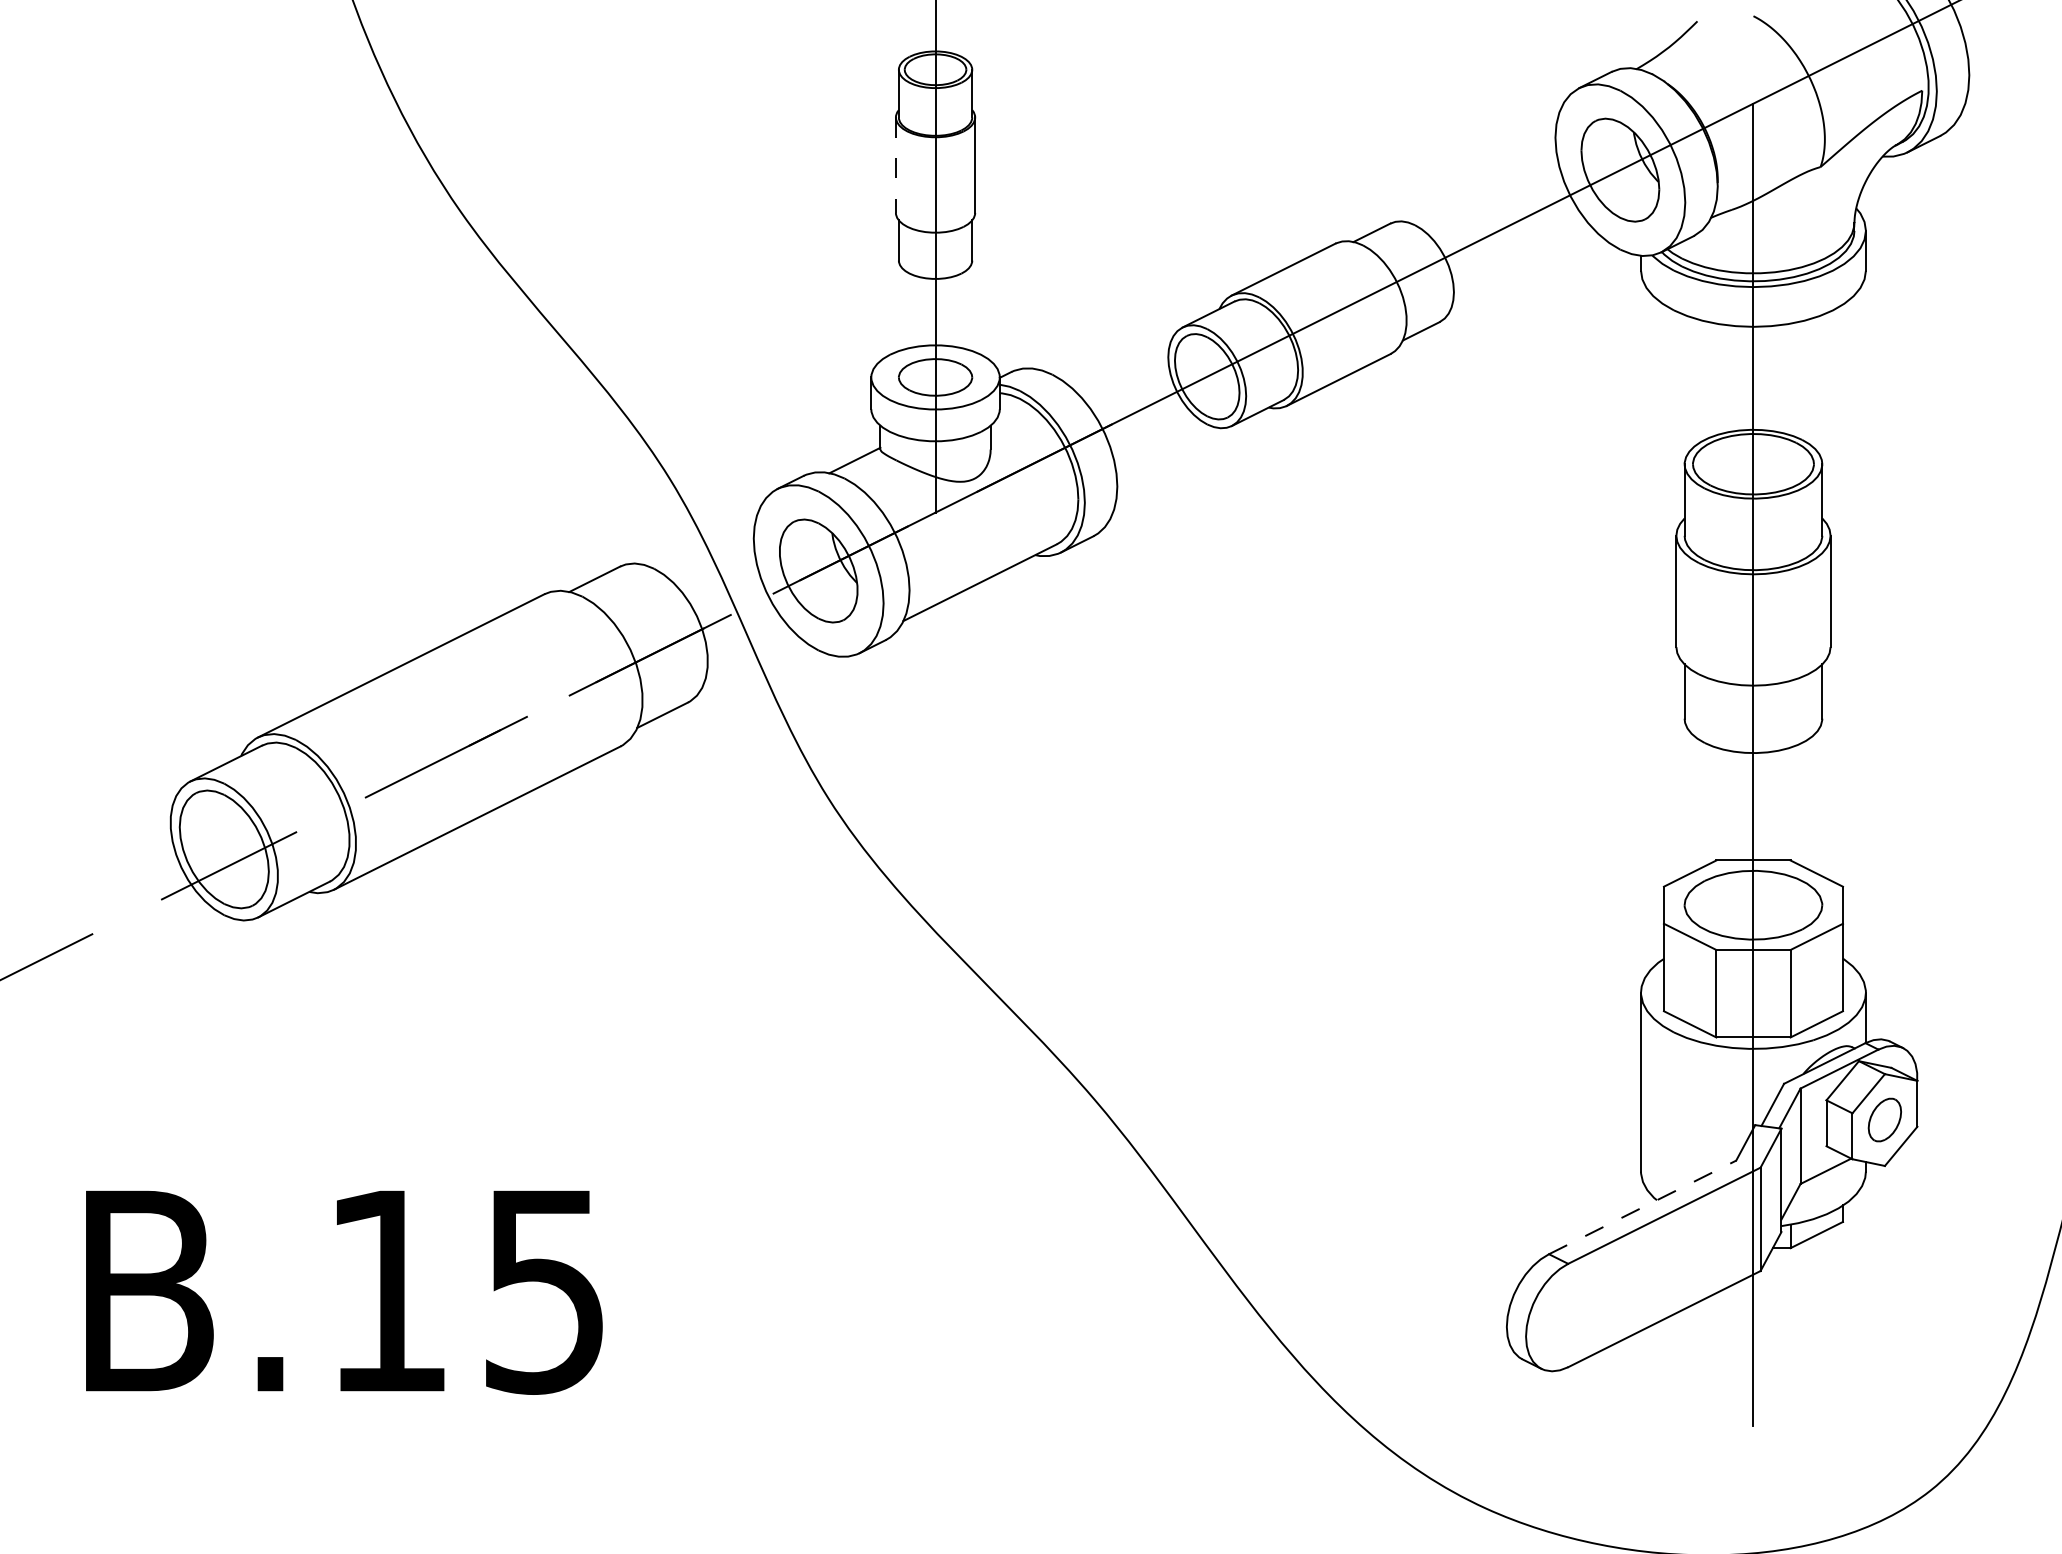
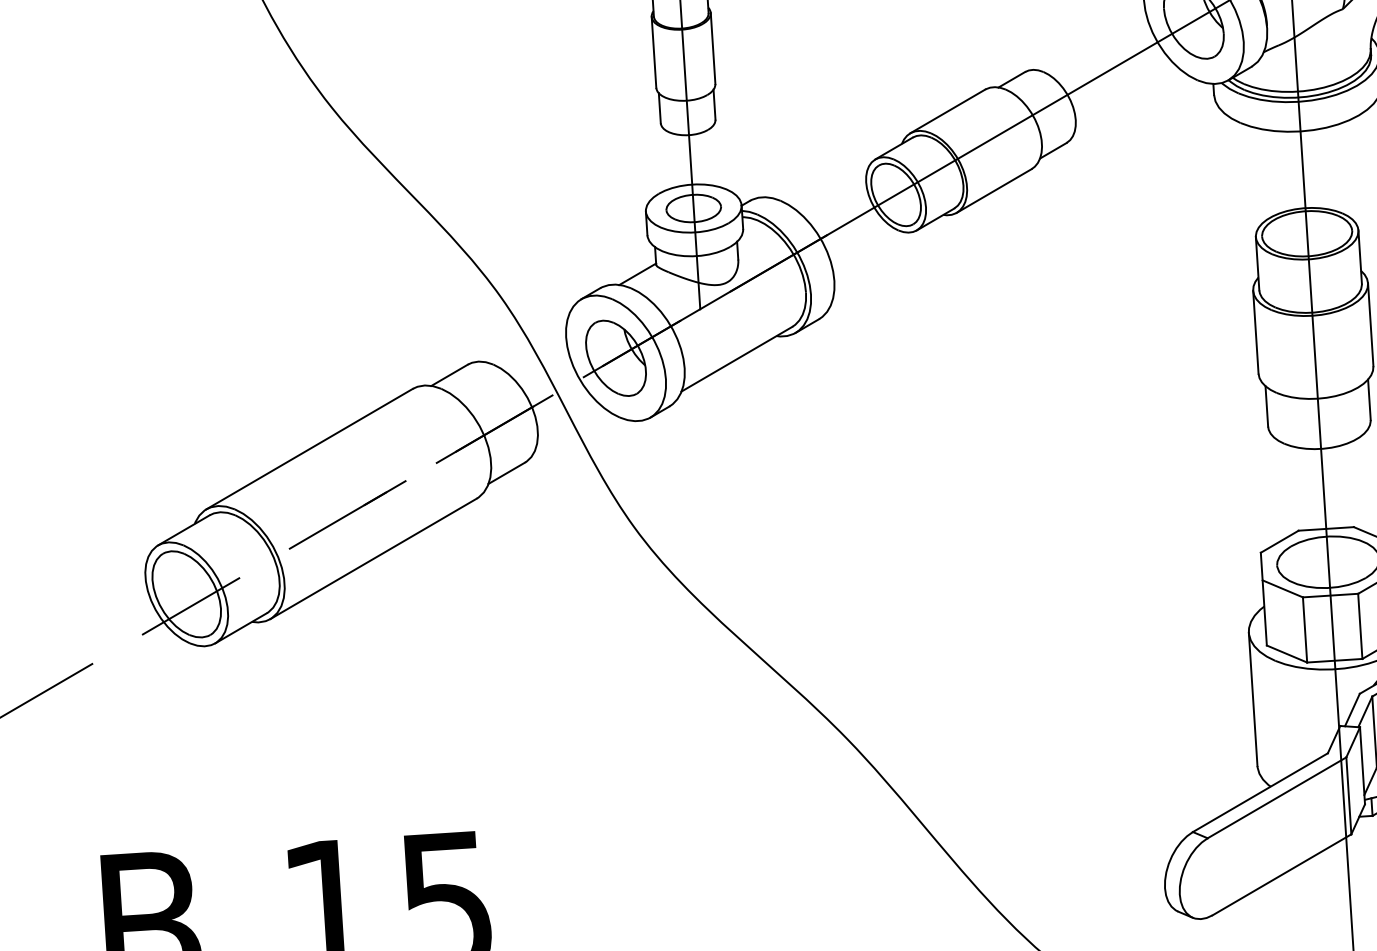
line: (895, 165) -> (653, 52), dashed -> solid
line: (1642, 1207) -> (1260, 792), dashed -> solid

